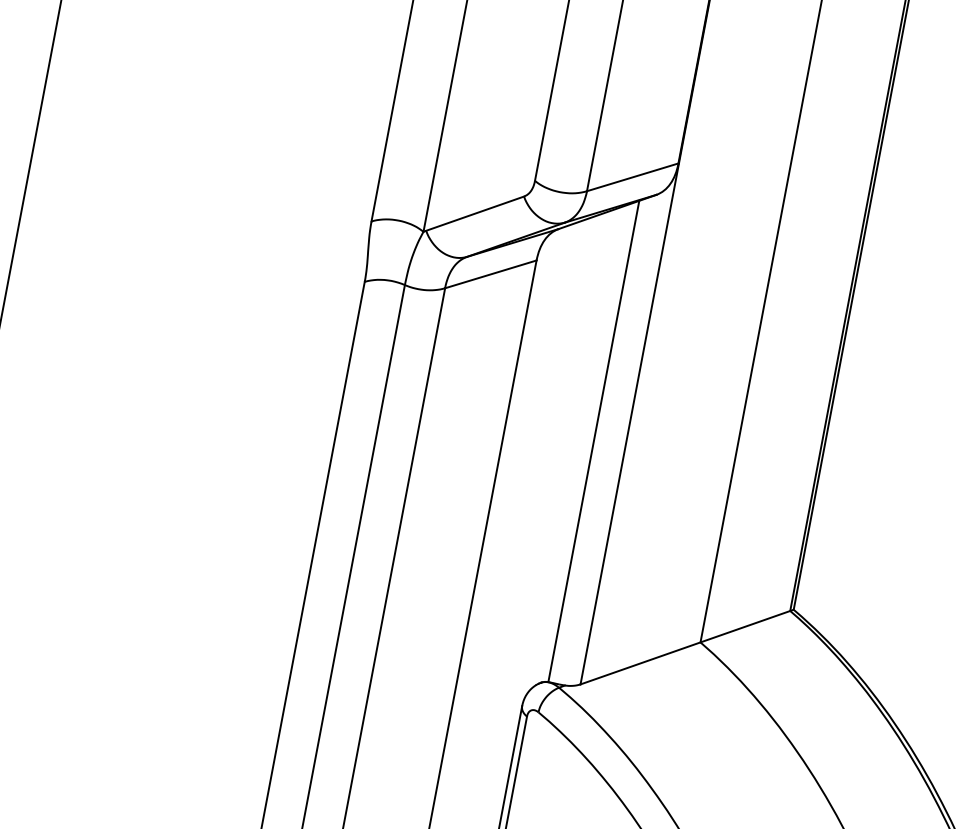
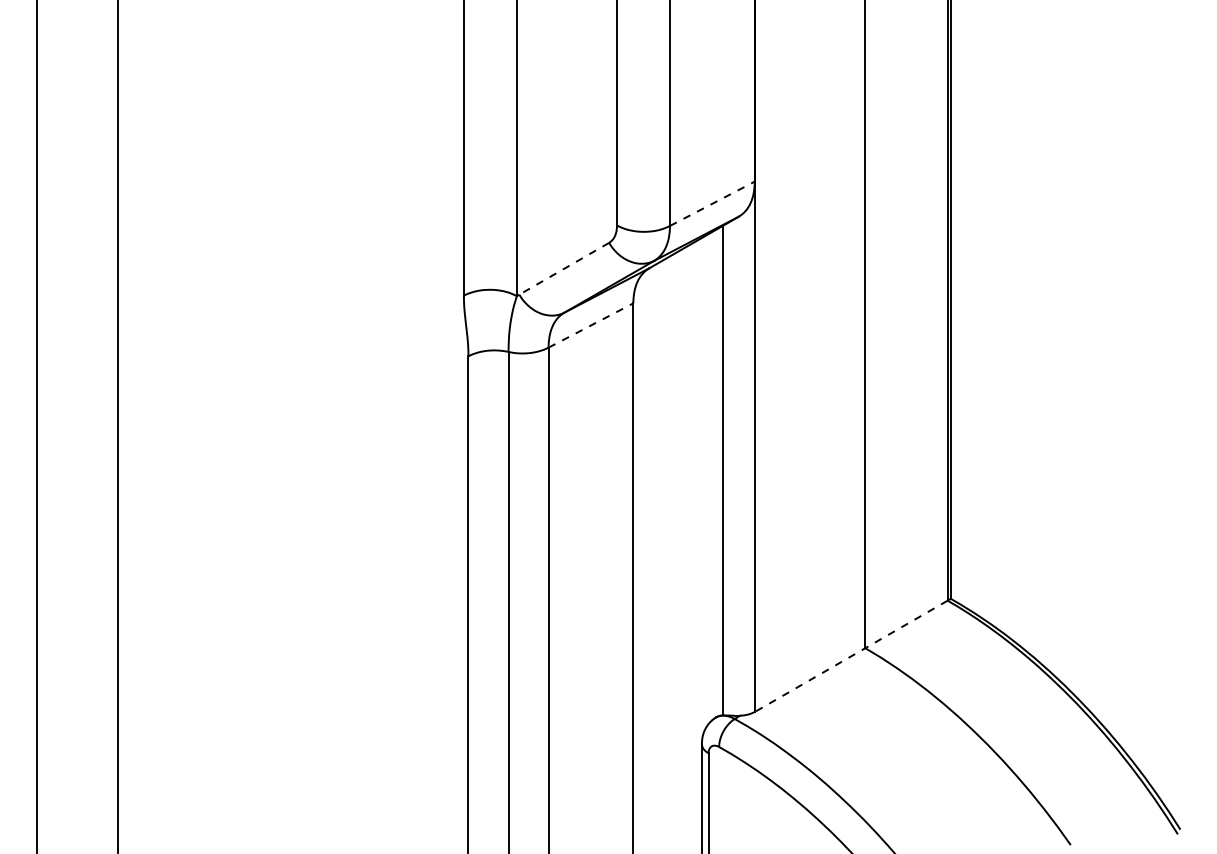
line: (632, 177) -> (712, 203), solid -> dashed
line: (475, 213) -> (564, 268), solid -> dashed
line: (490, 274) -> (590, 325), solid -> dashed
line: (685, 648) -> (851, 656), solid -> dashed

